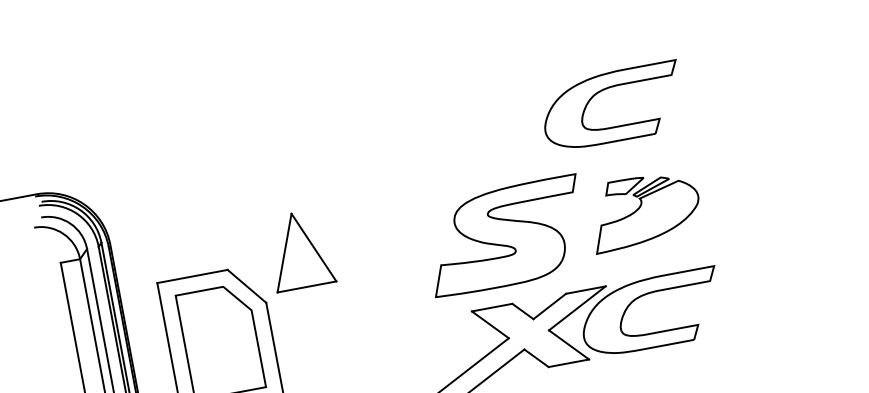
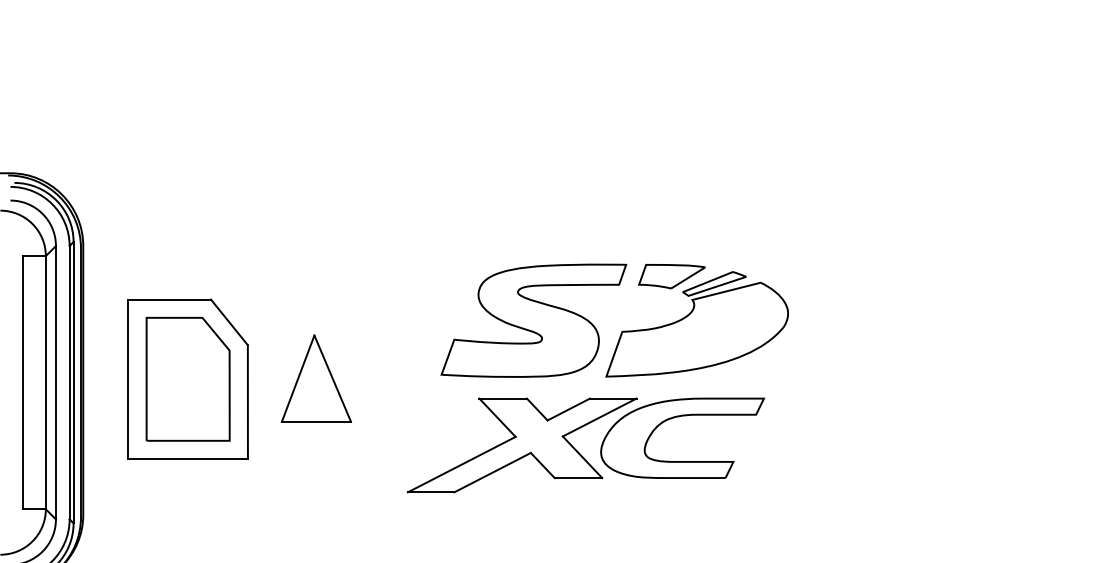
part: (606, 89) -> (679, 175), removed
part: (644, 210) -> (696, 320), size x1.43
part: (300, 250) -> (316, 378), moved

